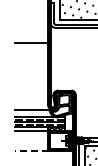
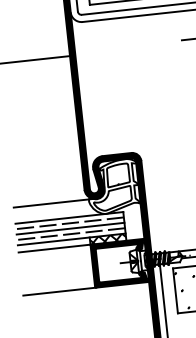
line: (31, 150) -> (59, 290), dashed -> solid

